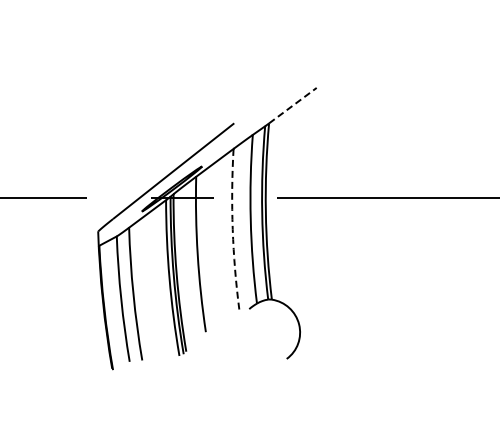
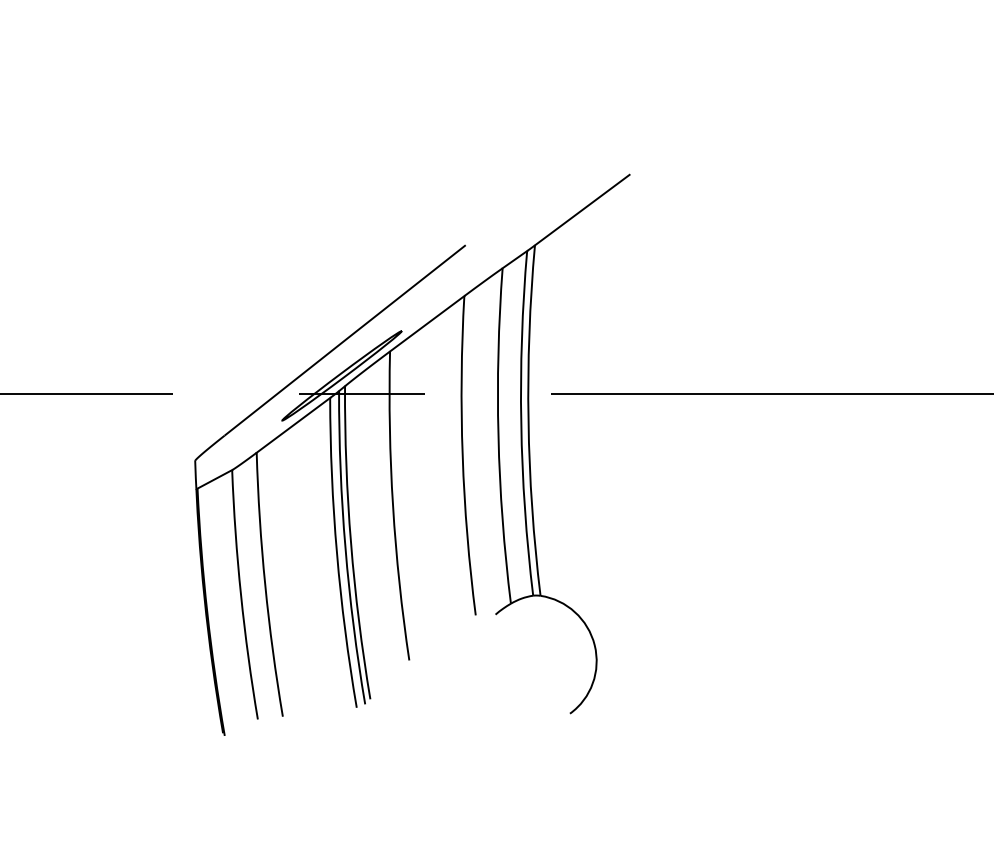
line: (292, 105) -> (581, 209), dashed -> solid
arc: (232, 229) -> (462, 456), dashed -> solid

